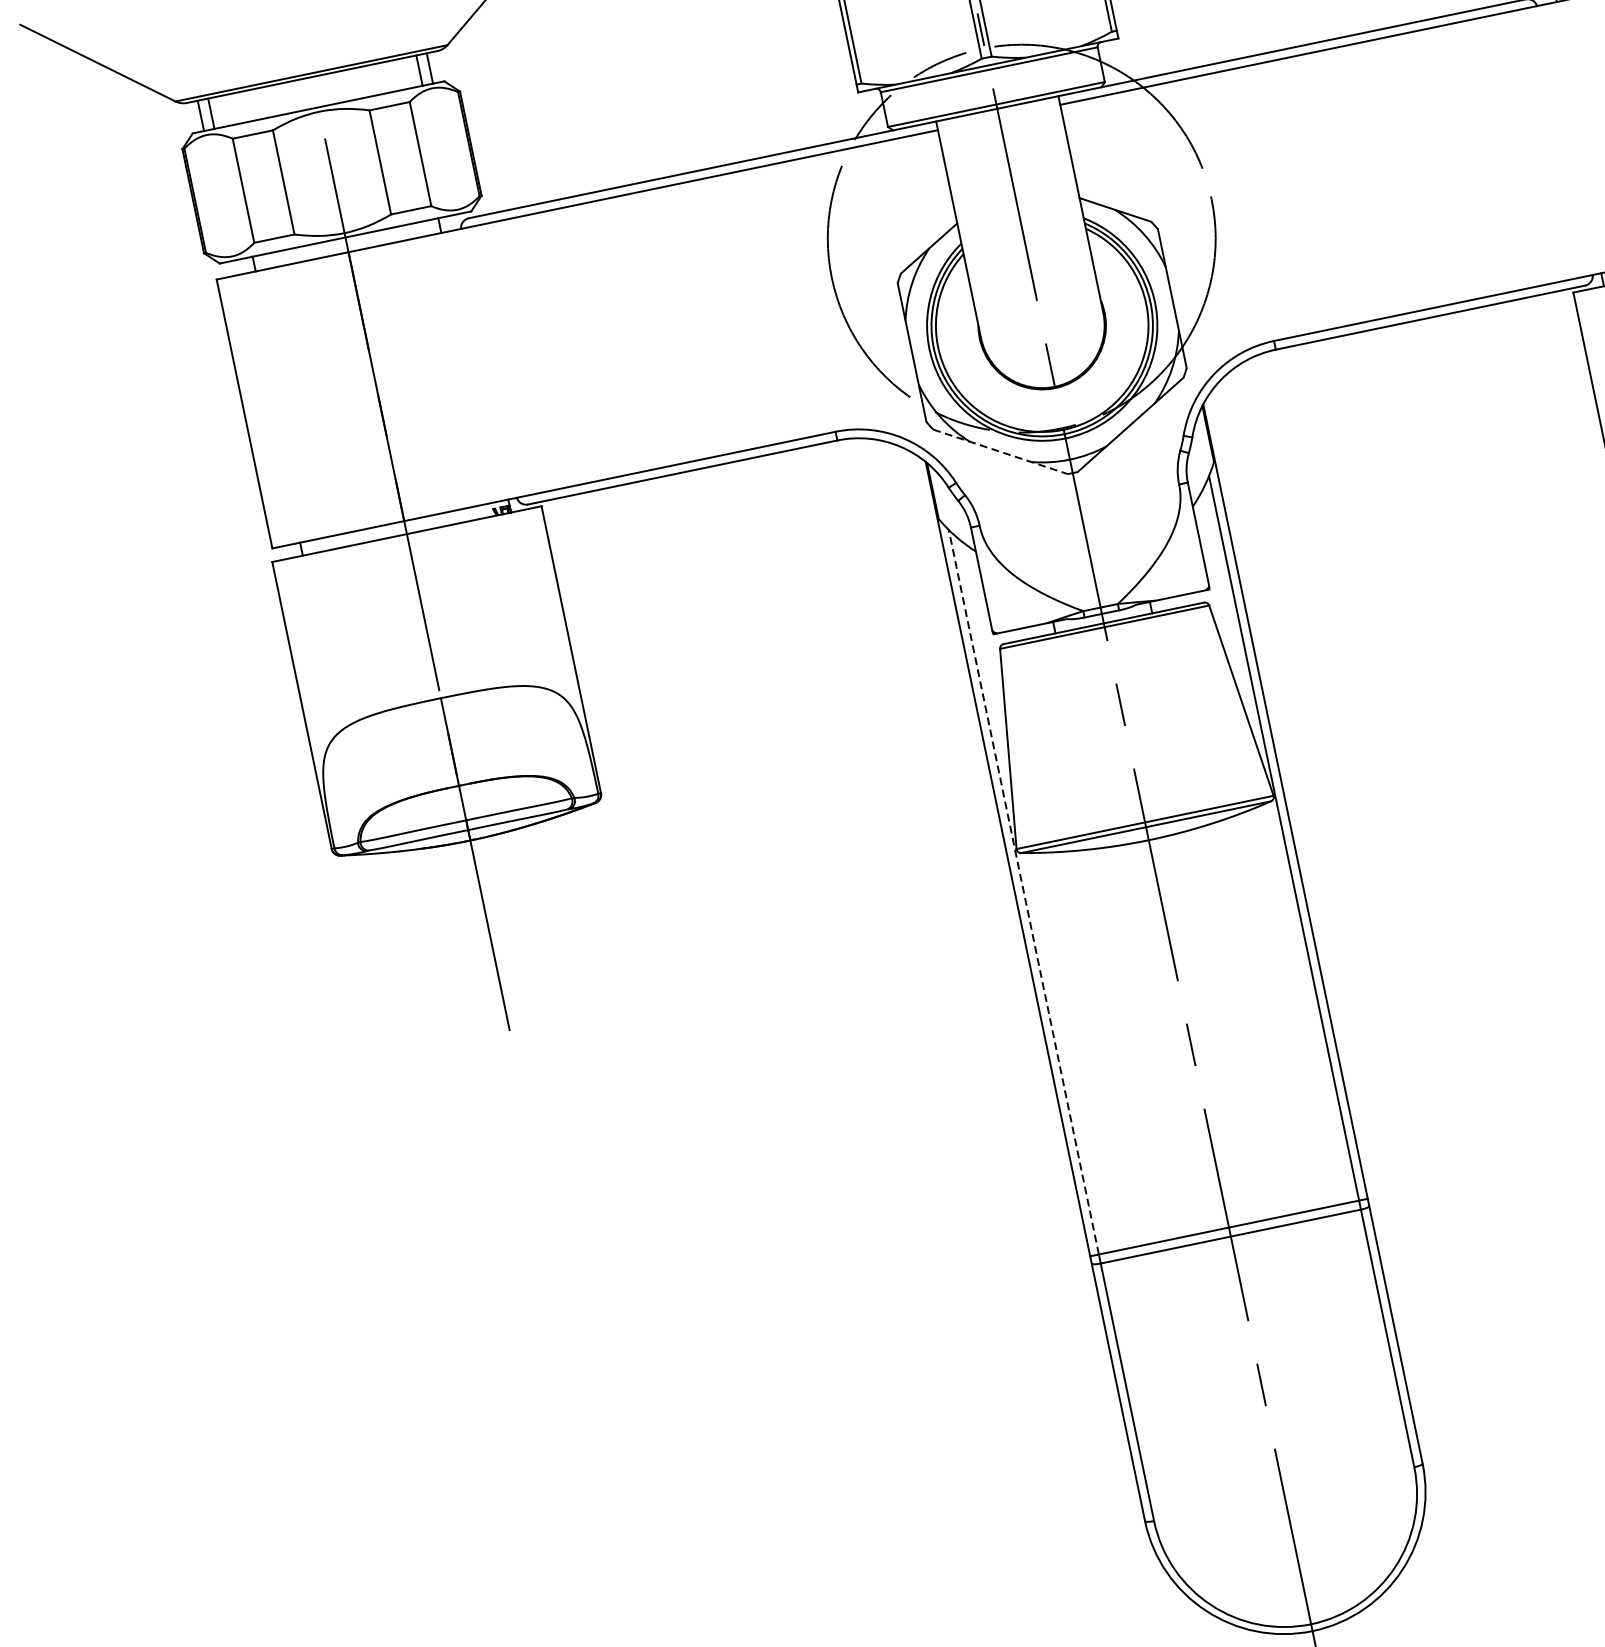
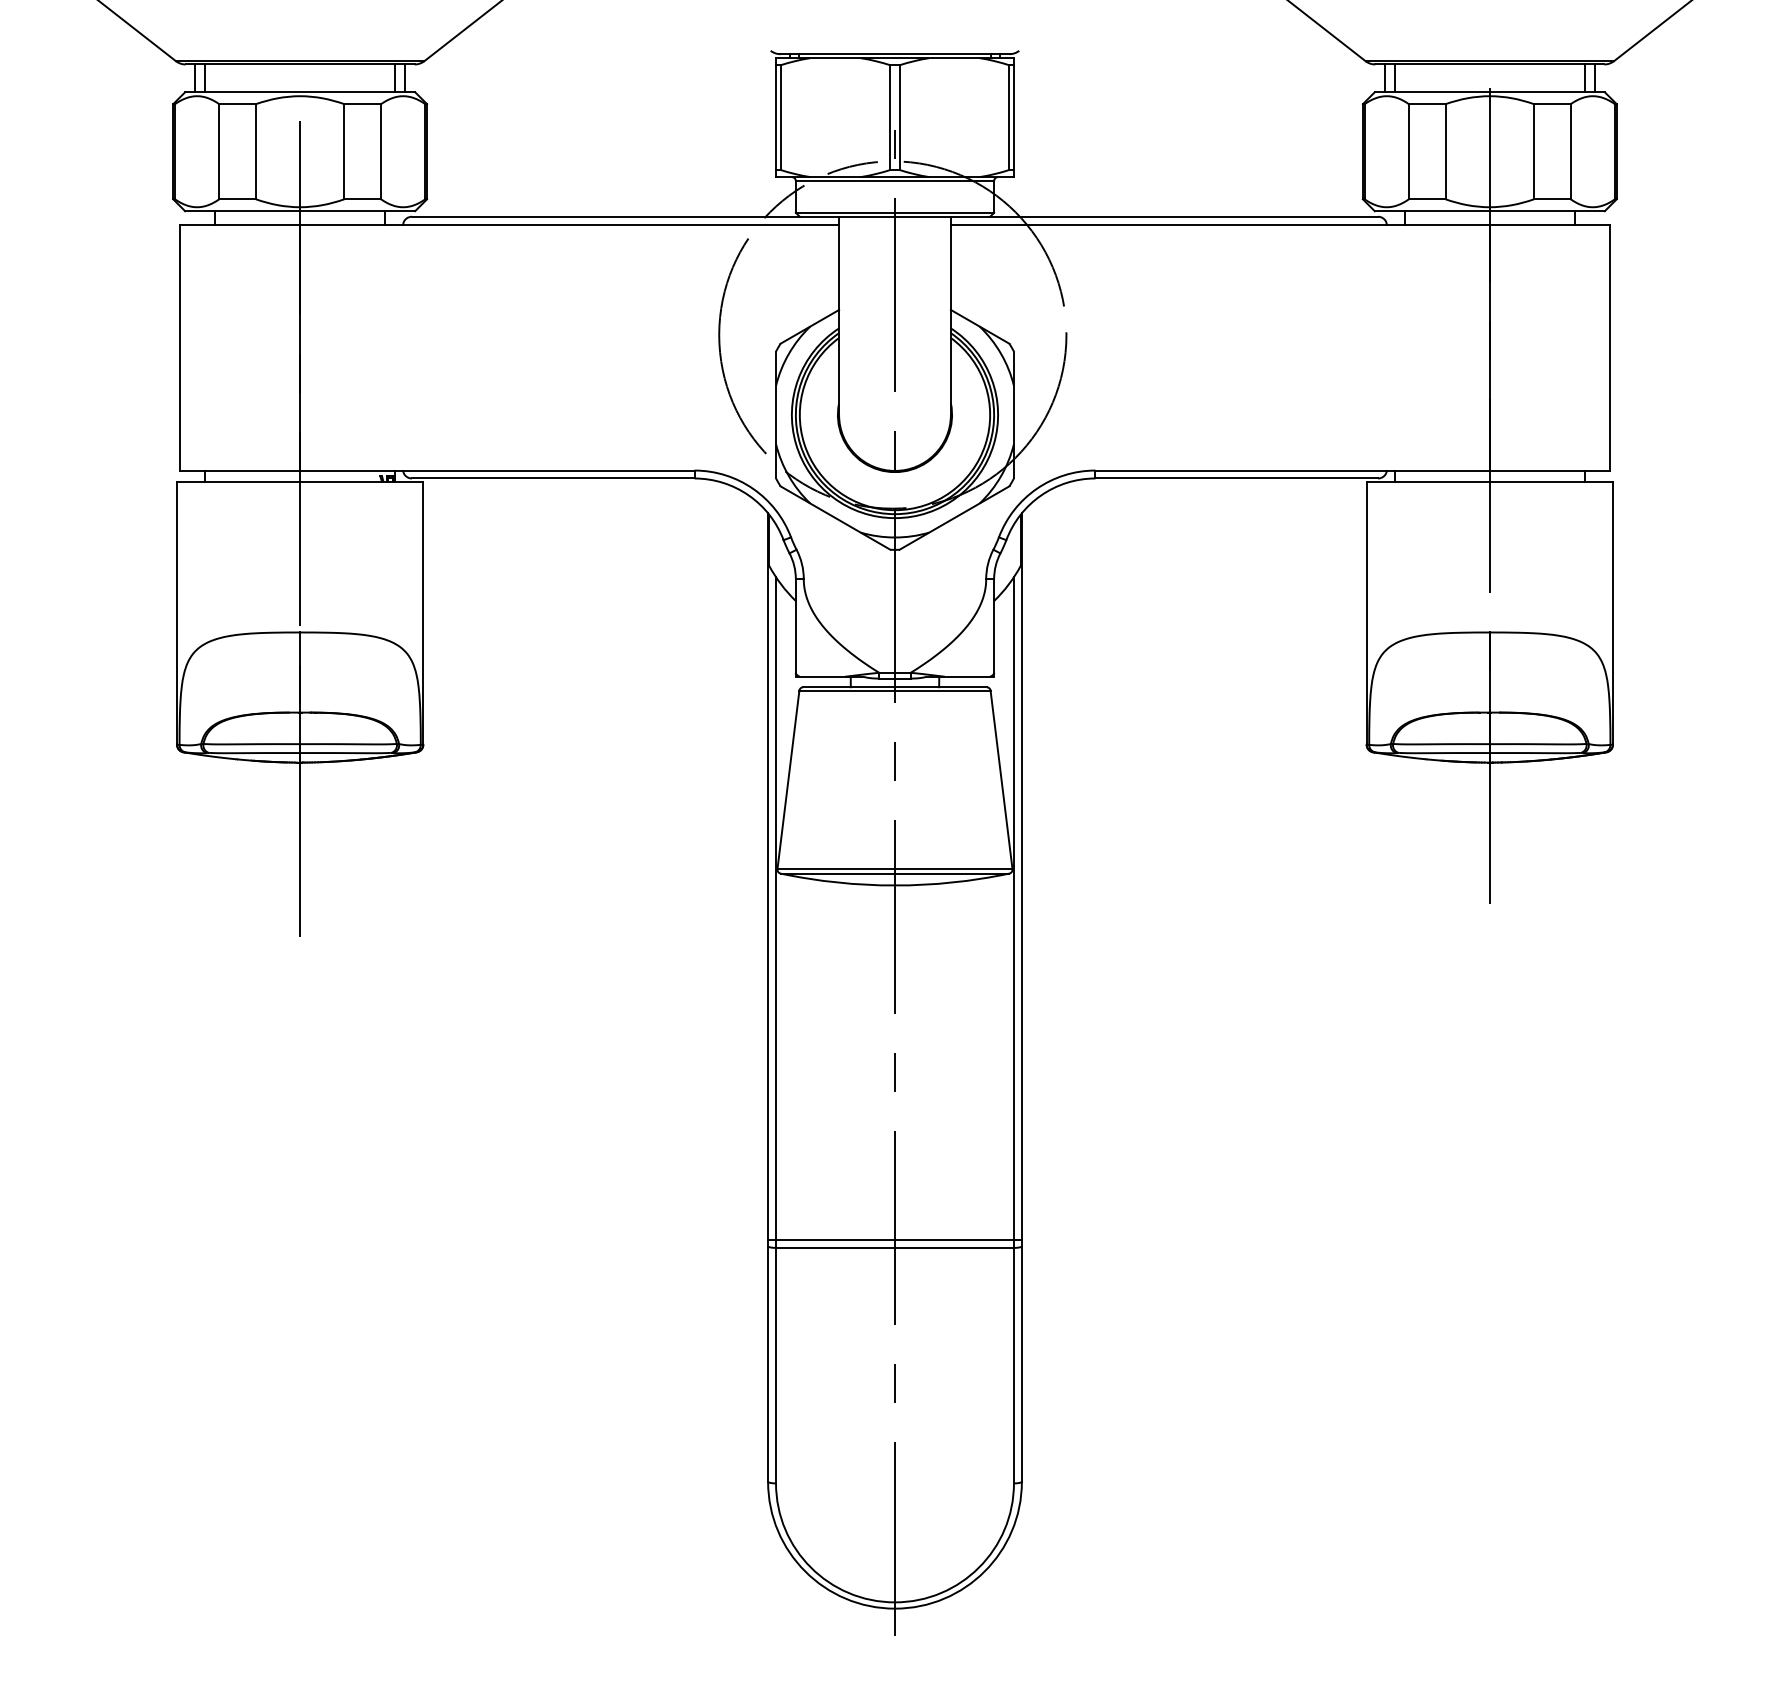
line: (1000, 452) -> (835, 518), dashed -> solid
line: (1024, 891) -> (776, 907), dashed -> solid

